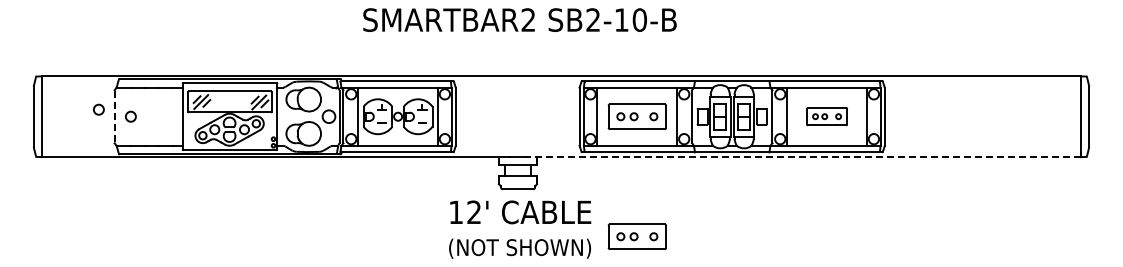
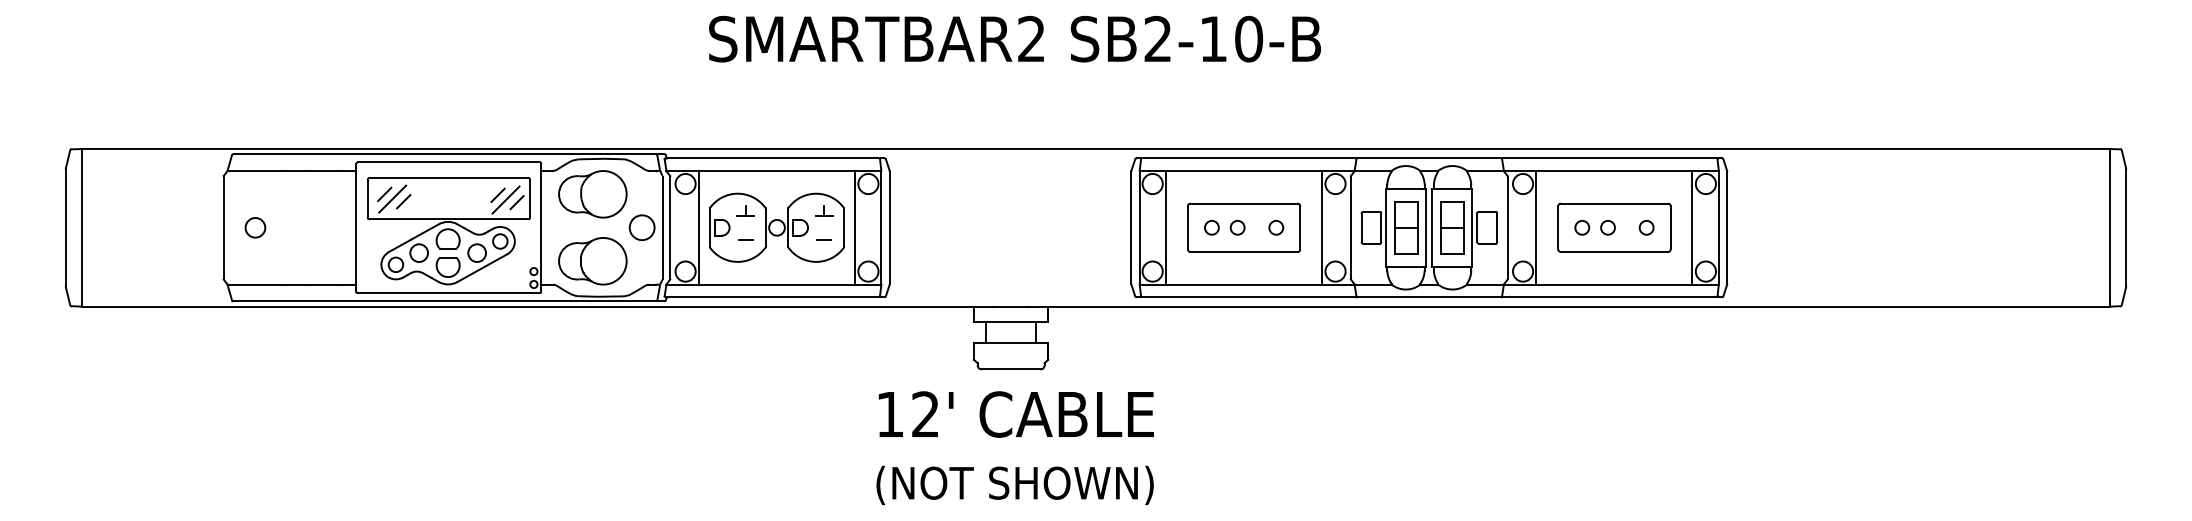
circle: (98, 109) -> (192, 213), removed
part: (826, 116) -> (1613, 227), size x1.43
line: (114, 117) -> (223, 229), dashed -> solid
line: (804, 157) -> (1570, 307), dashed -> solid
part: (636, 236) -> (1242, 461), removed

